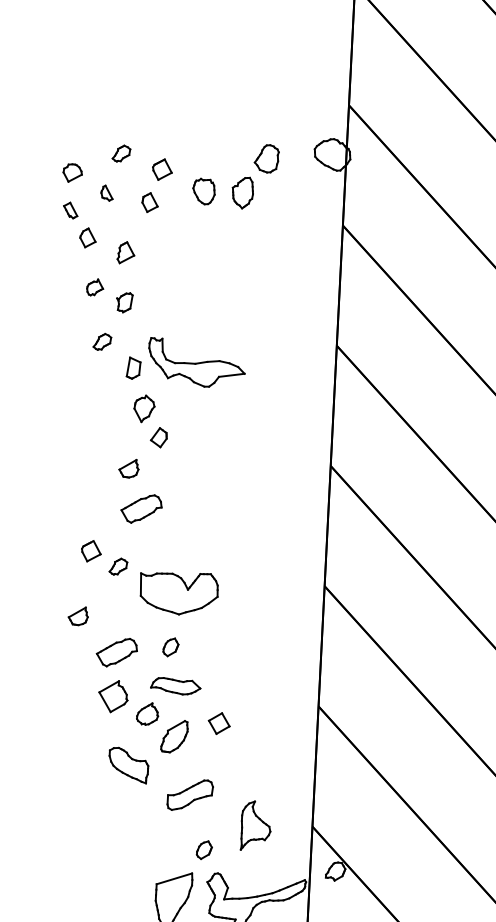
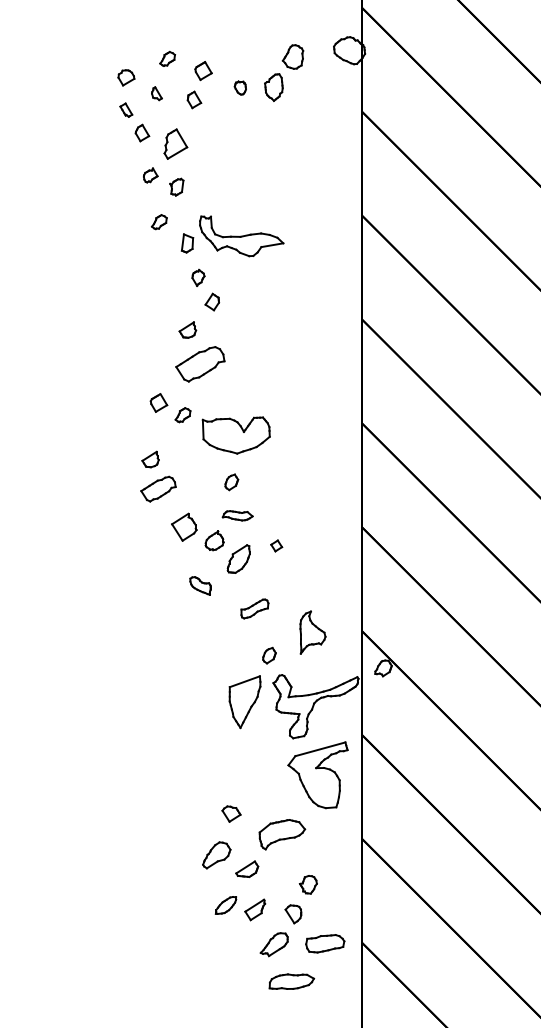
part: (204, 190) -> (240, 87), size x0.6
part: (125, 253) -> (175, 144), size x1.6
part: (144, 408) -> (198, 277), size x0.7
part: (141, 509) -> (200, 364), size x1.4
part: (117, 651) -> (158, 488), moved
part: (175, 686) -> (237, 515), size x0.7
part: (218, 723) -> (276, 545), size x0.6
part: (128, 764) -> (200, 585), size x0.6
part: (189, 794) -> (254, 608), size x0.7

